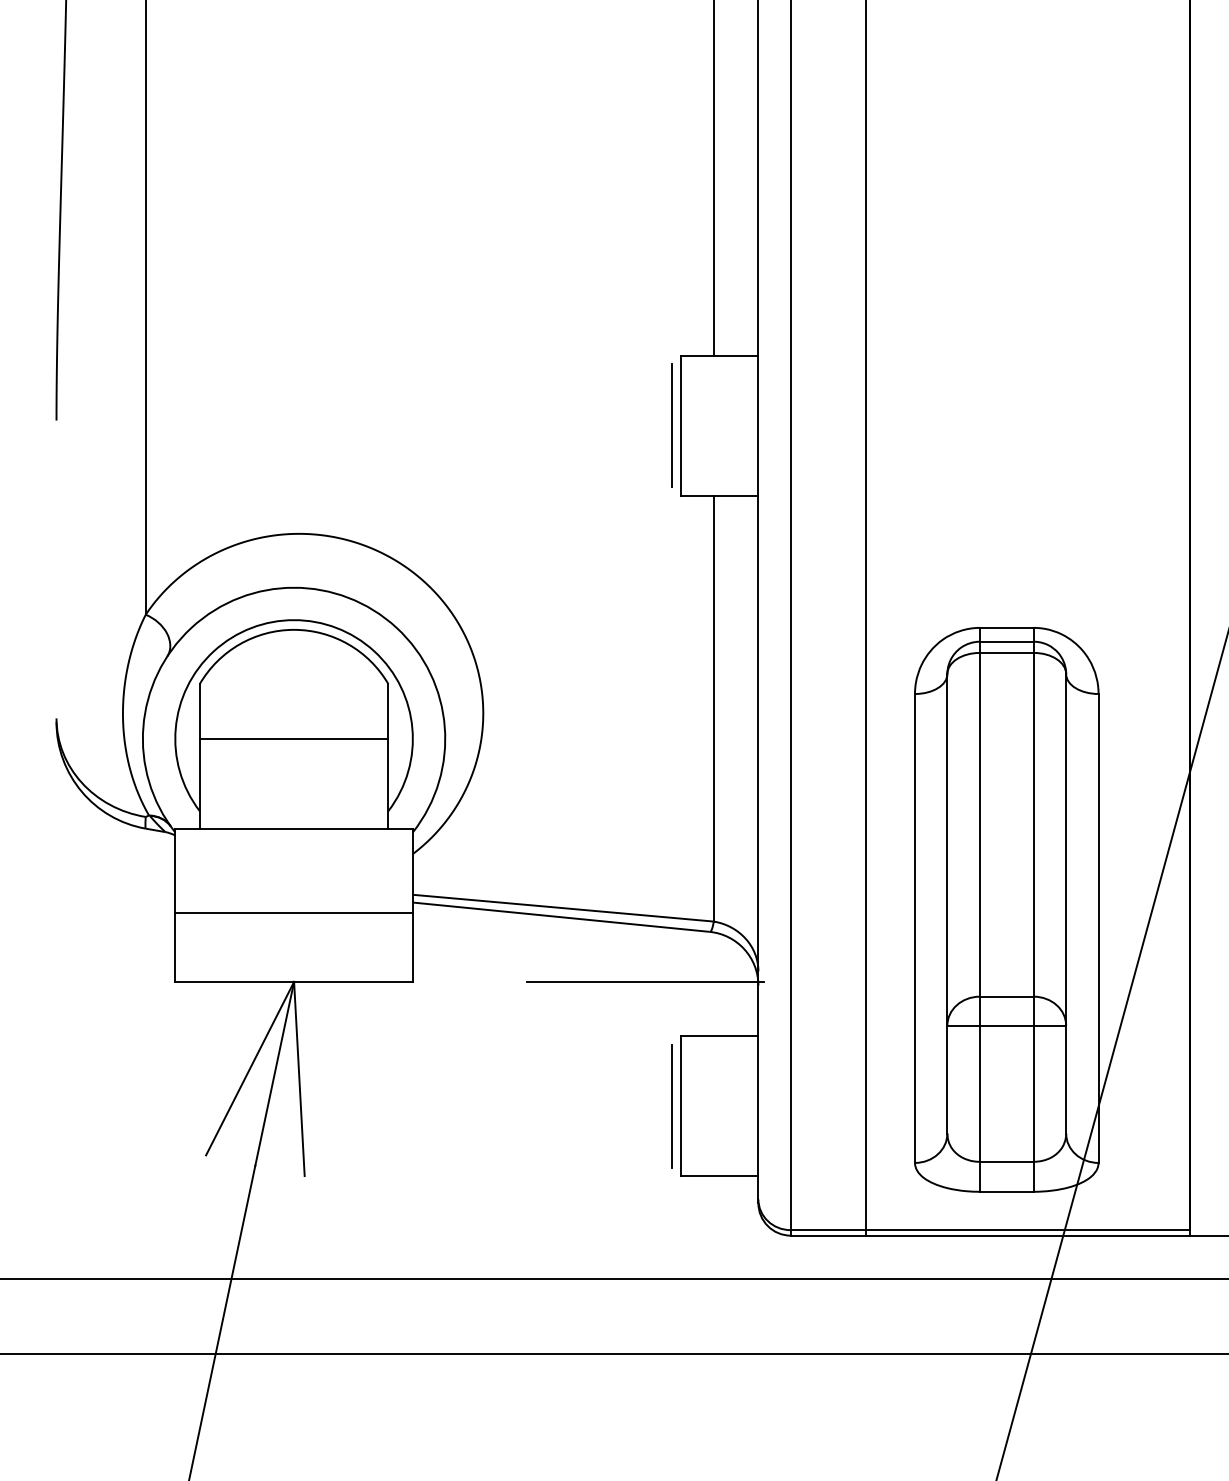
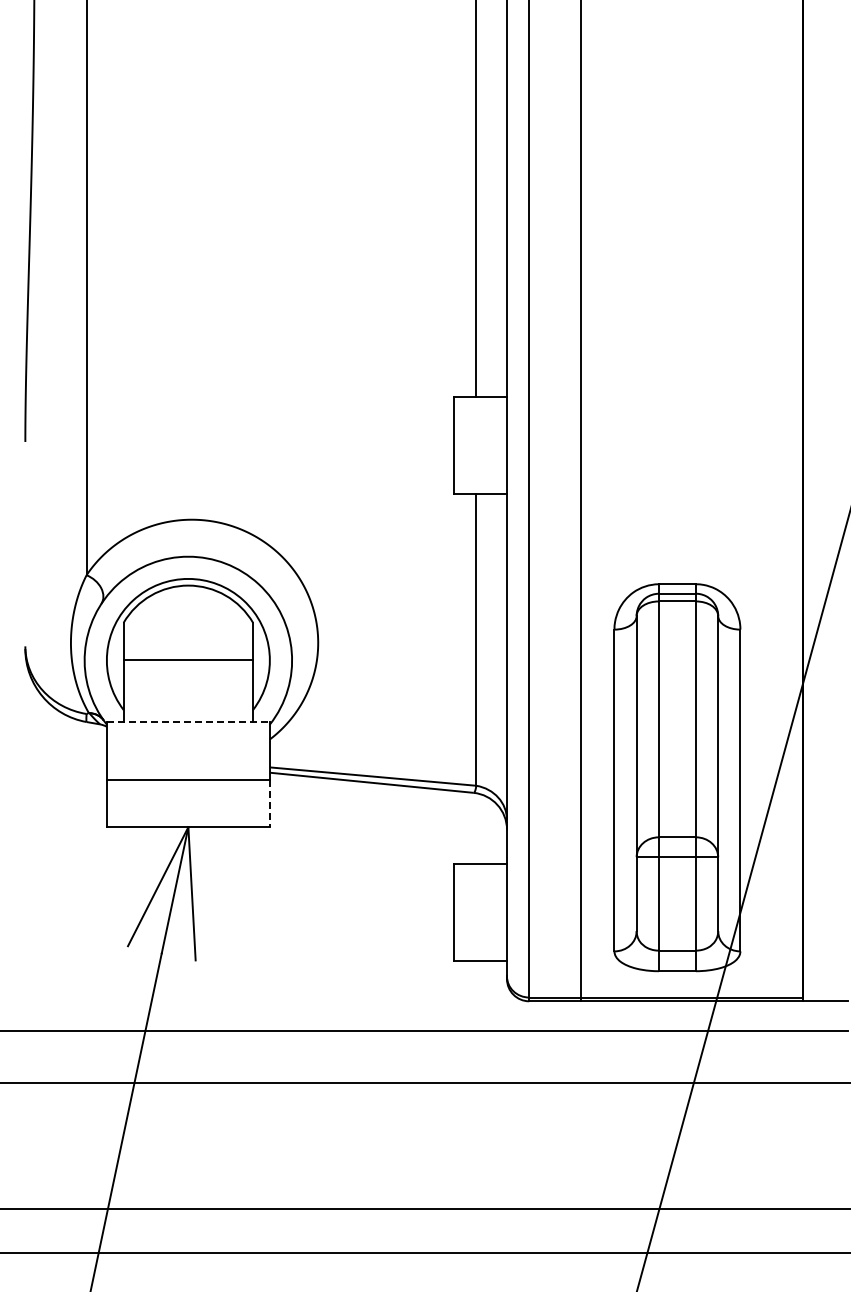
line: (671, 425) -> (447, 445), removed
line: (294, 827) -> (188, 721), solid -> dashed
line: (412, 947) -> (269, 803), solid -> dashed
line: (645, 982) -> (429, 827), removed
line: (671, 1106) -> (447, 912), removed

